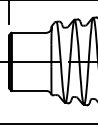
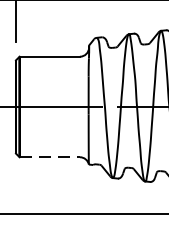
line: (29, 90) -> (50, 156), solid -> dashed

